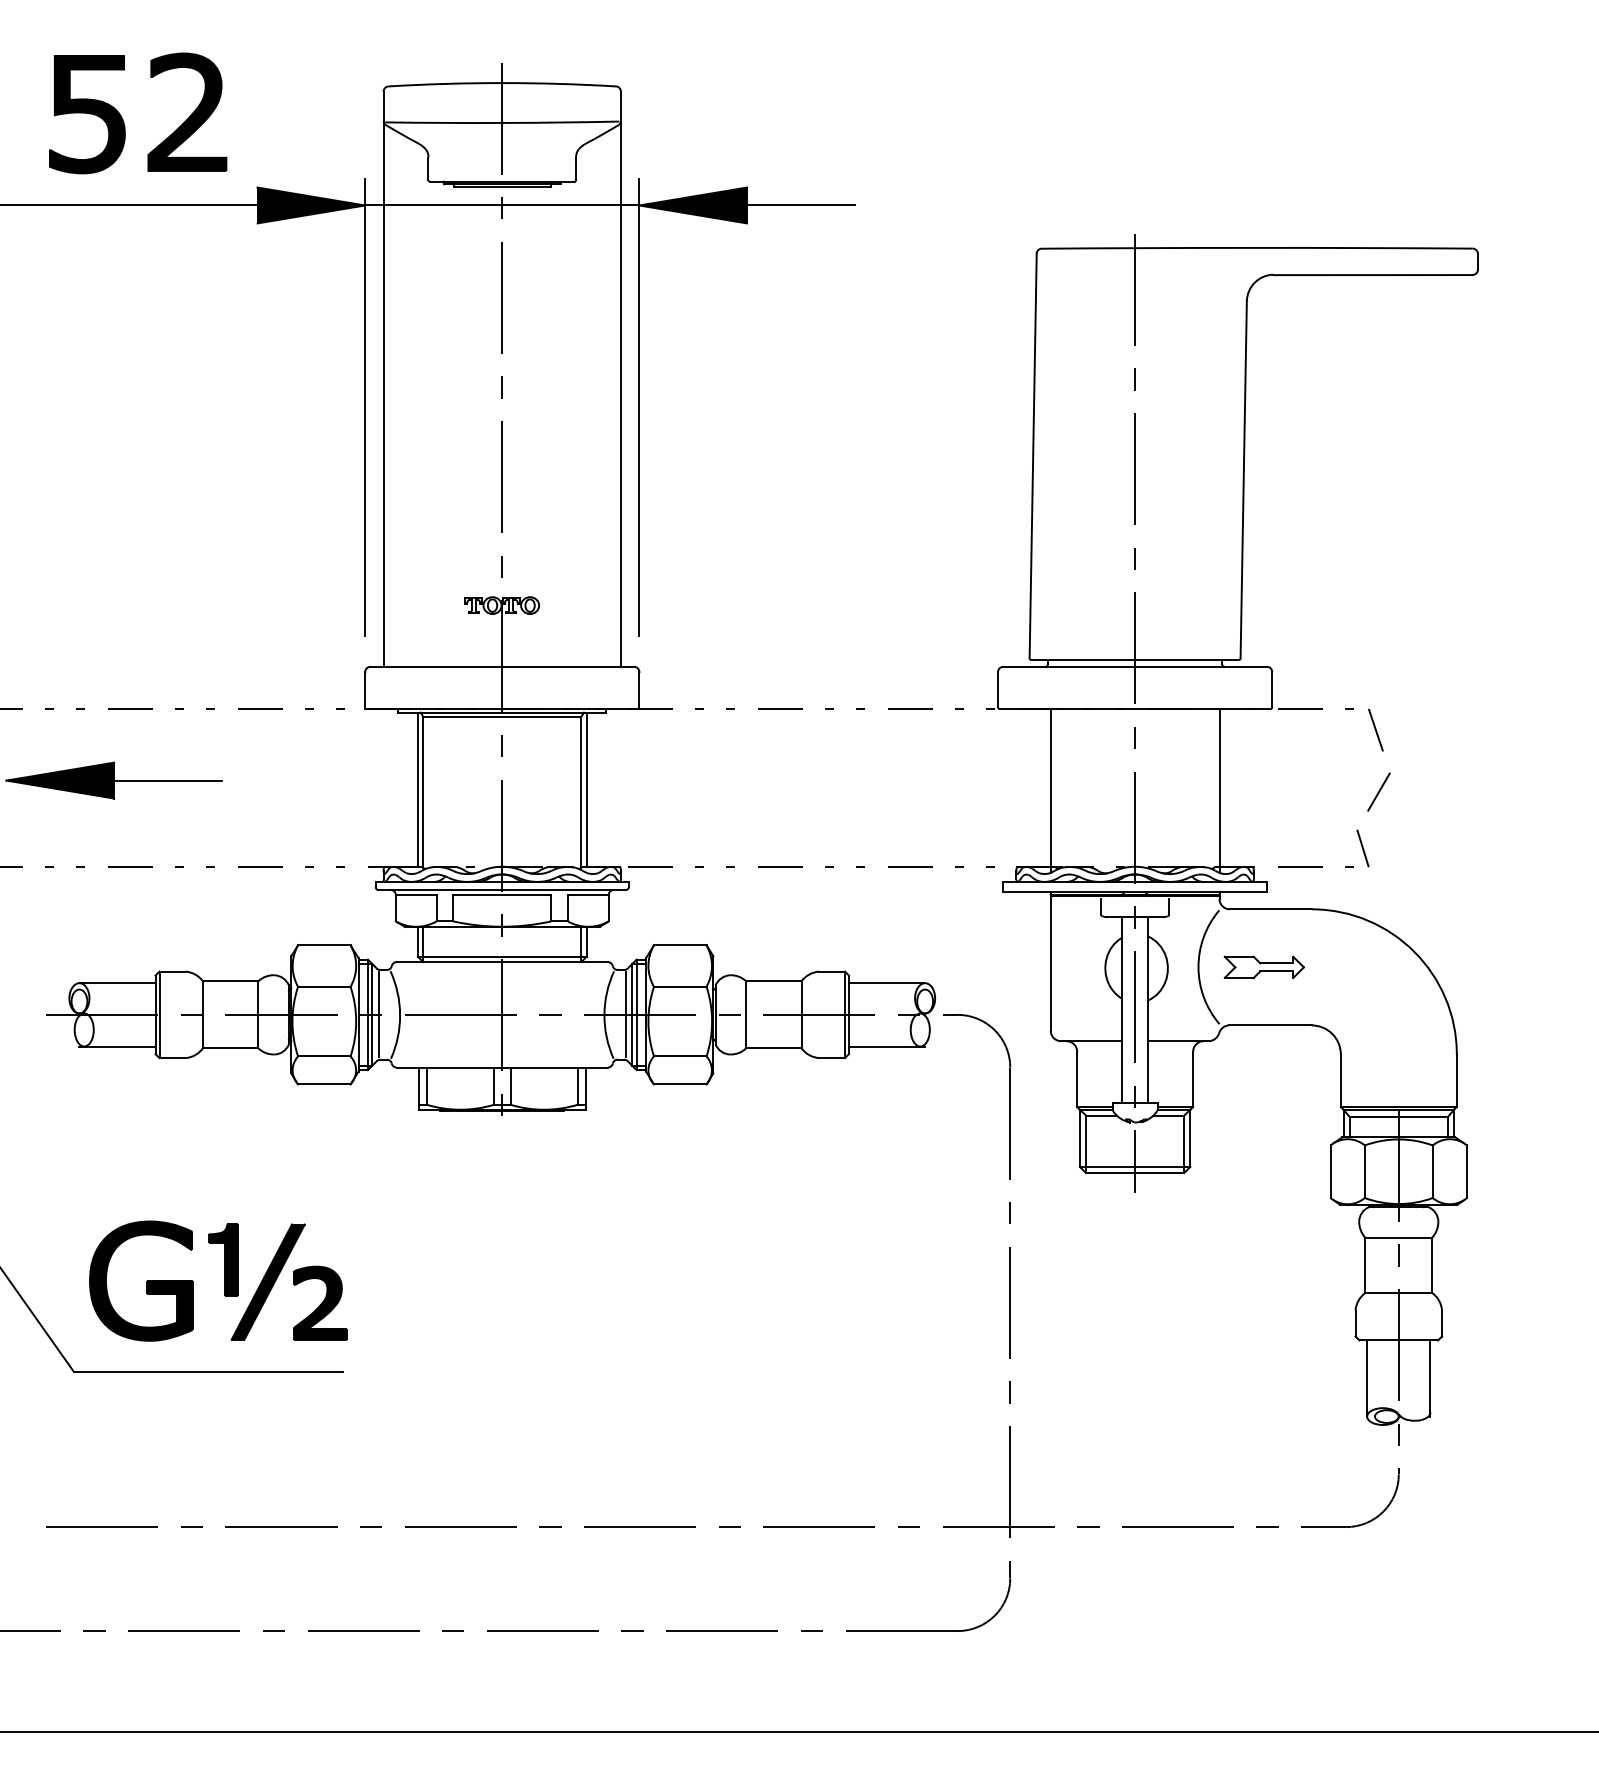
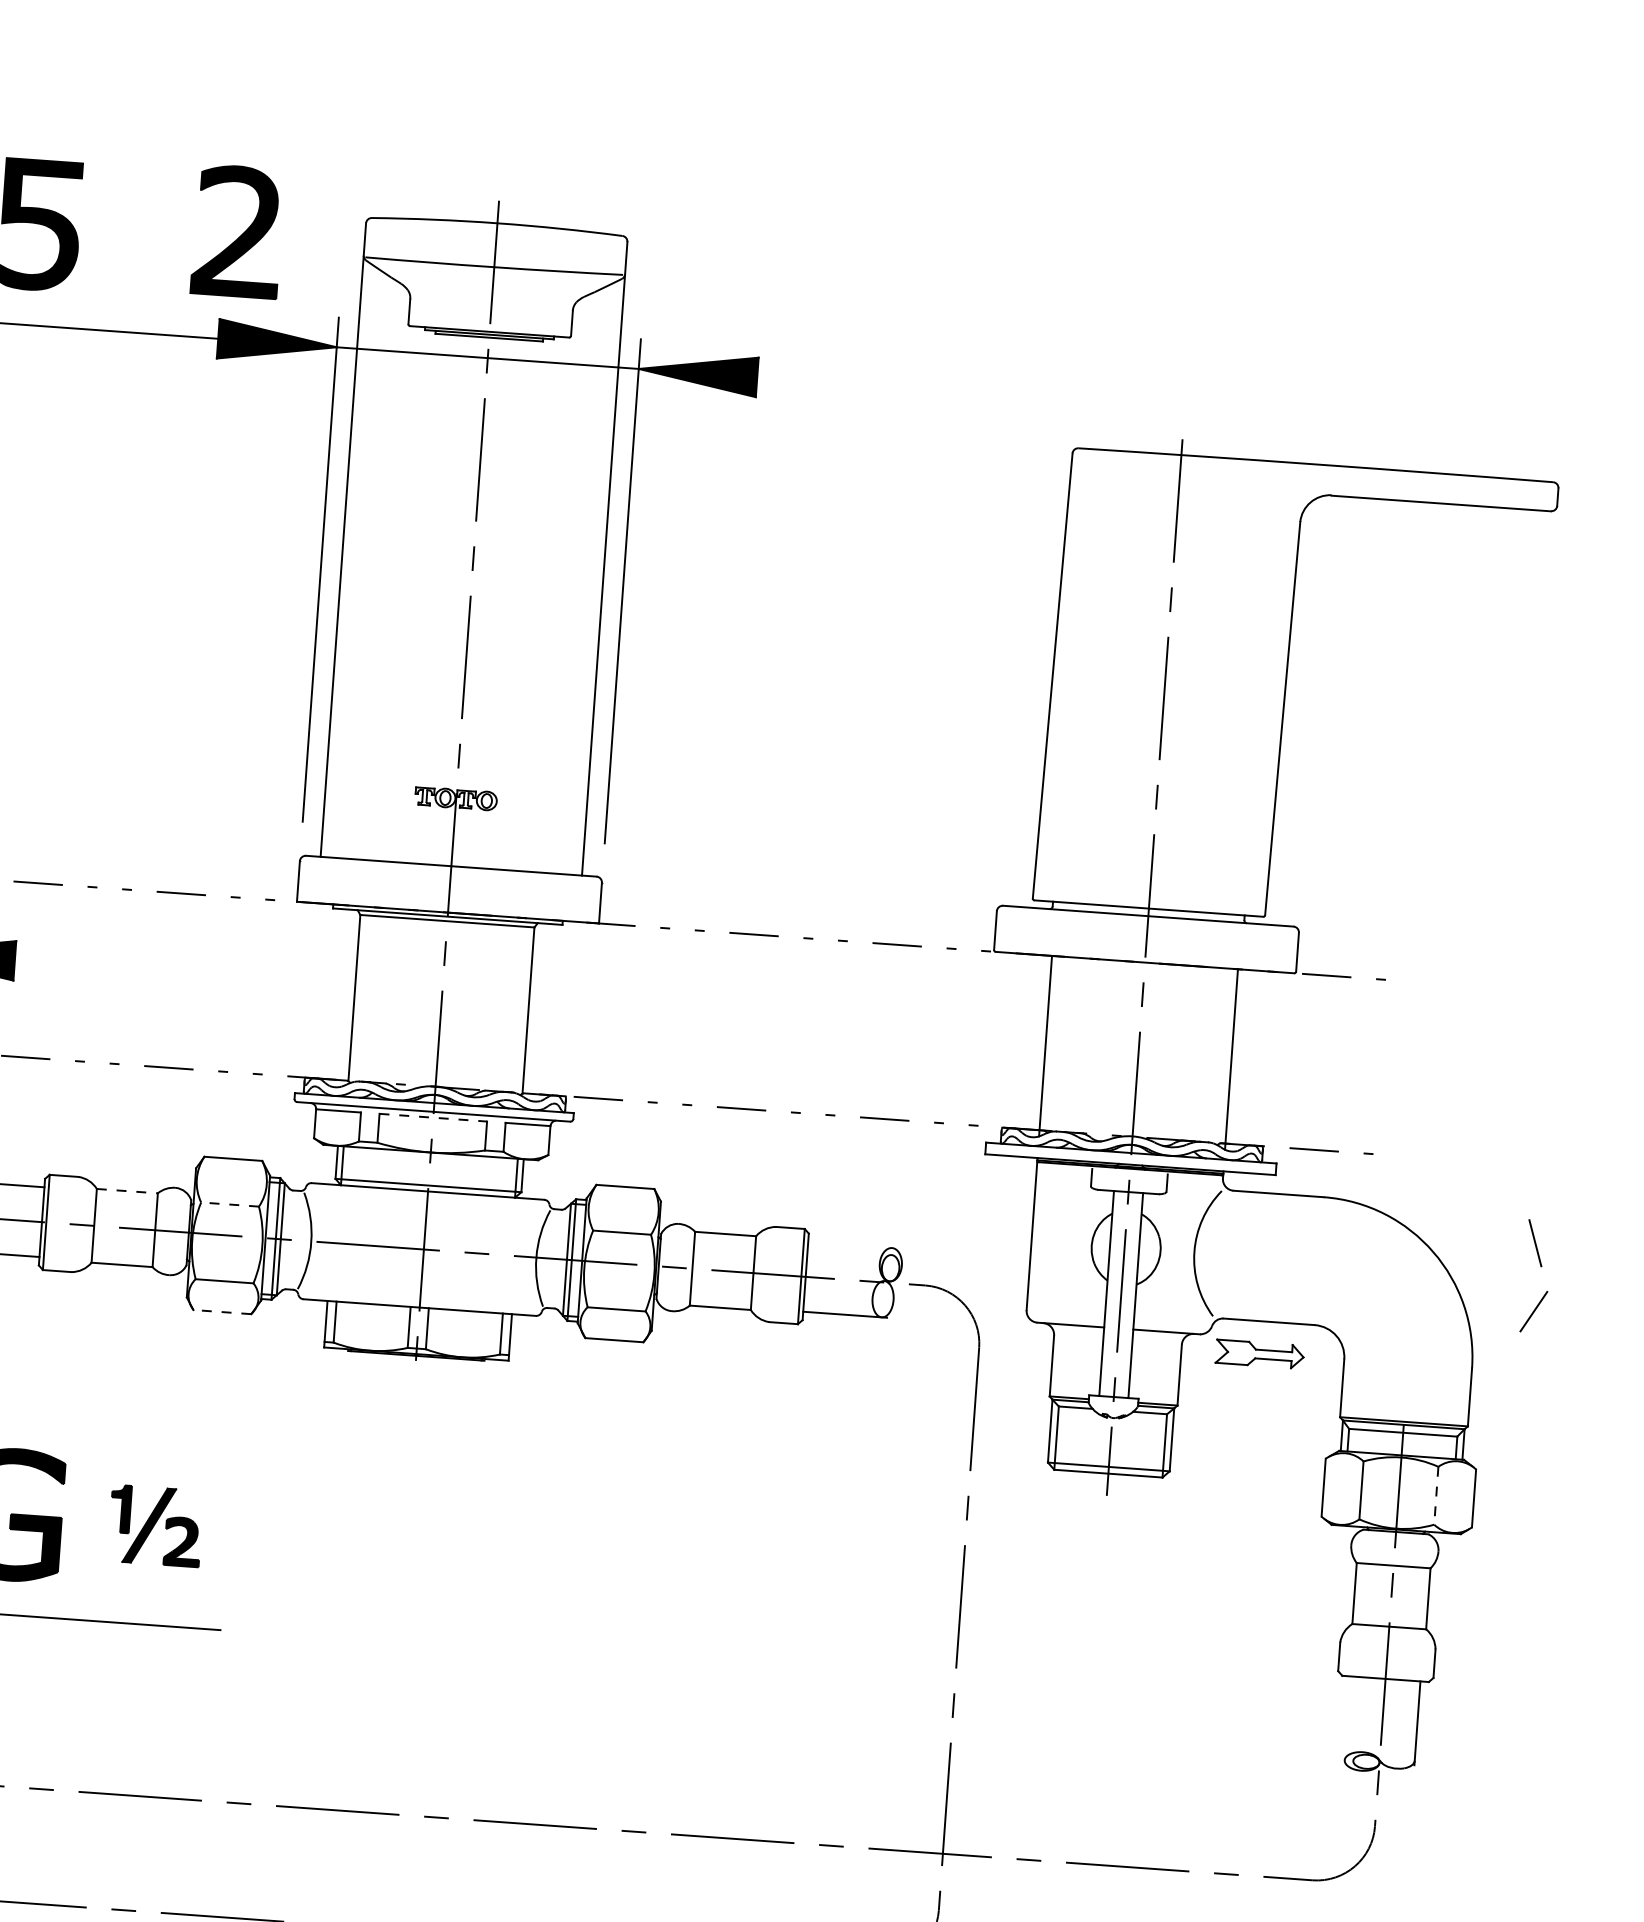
part: (187, 111) -> (238, 230), moved
line: (800, 205) -> (816, 381), removed
part: (1382, 751) -> (1540, 1267), moved
line: (167, 780) -> (73, 964), removed
line: (417, 789) -> (348, 994), removed
line: (586, 789) -> (534, 1007), removed
line: (1362, 848) -> (1384, 1134), removed
line: (502, 895) -> (433, 1118), solid -> dashed
part: (1264, 966) -> (1260, 1353), moved
line: (230, 981) -> (127, 1191), solid -> dashed
line: (886, 983) -> (849, 1245), removed
line: (323, 986) -> (229, 1204), solid -> dashed
line: (378, 1014) -> (287, 1239), removed
line: (625, 1014) -> (559, 1258), removed
line: (323, 1084) -> (221, 1312), solid -> dashed
line: (1432, 1172) -> (1435, 1496), solid -> dashed
part: (277, 1281) -> (155, 1525), size x0.6
line: (1367, 1378) -> (1348, 1718), removed

